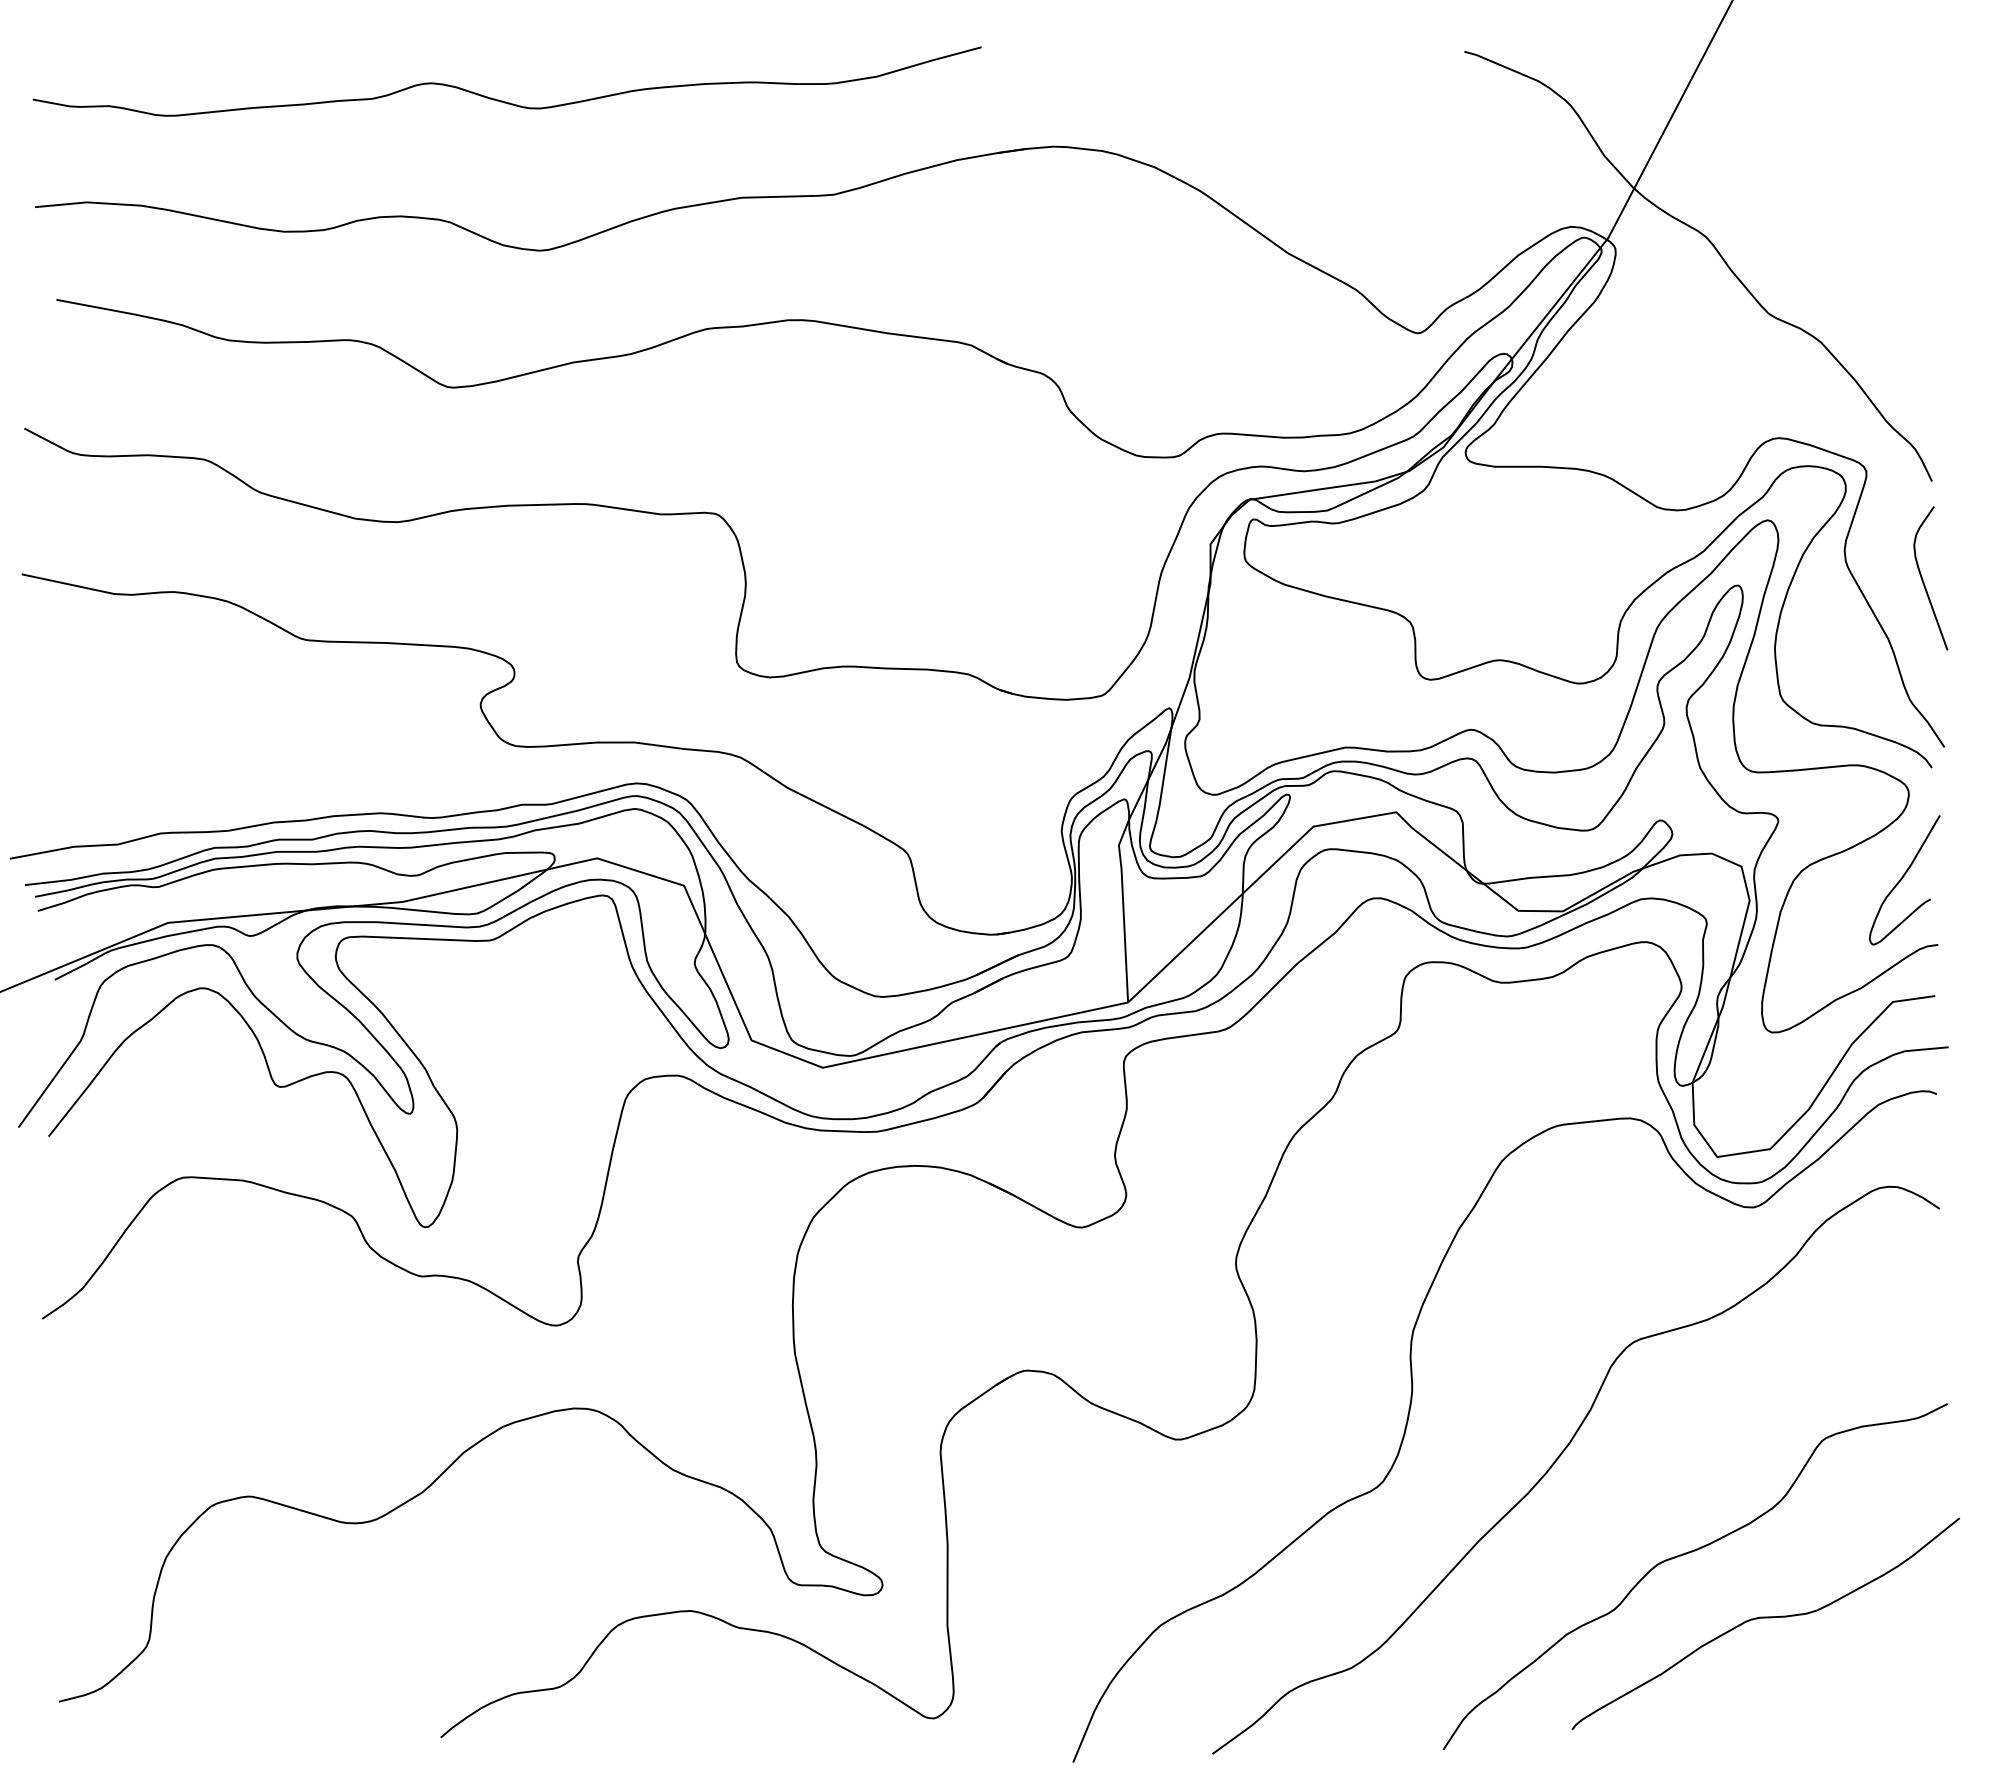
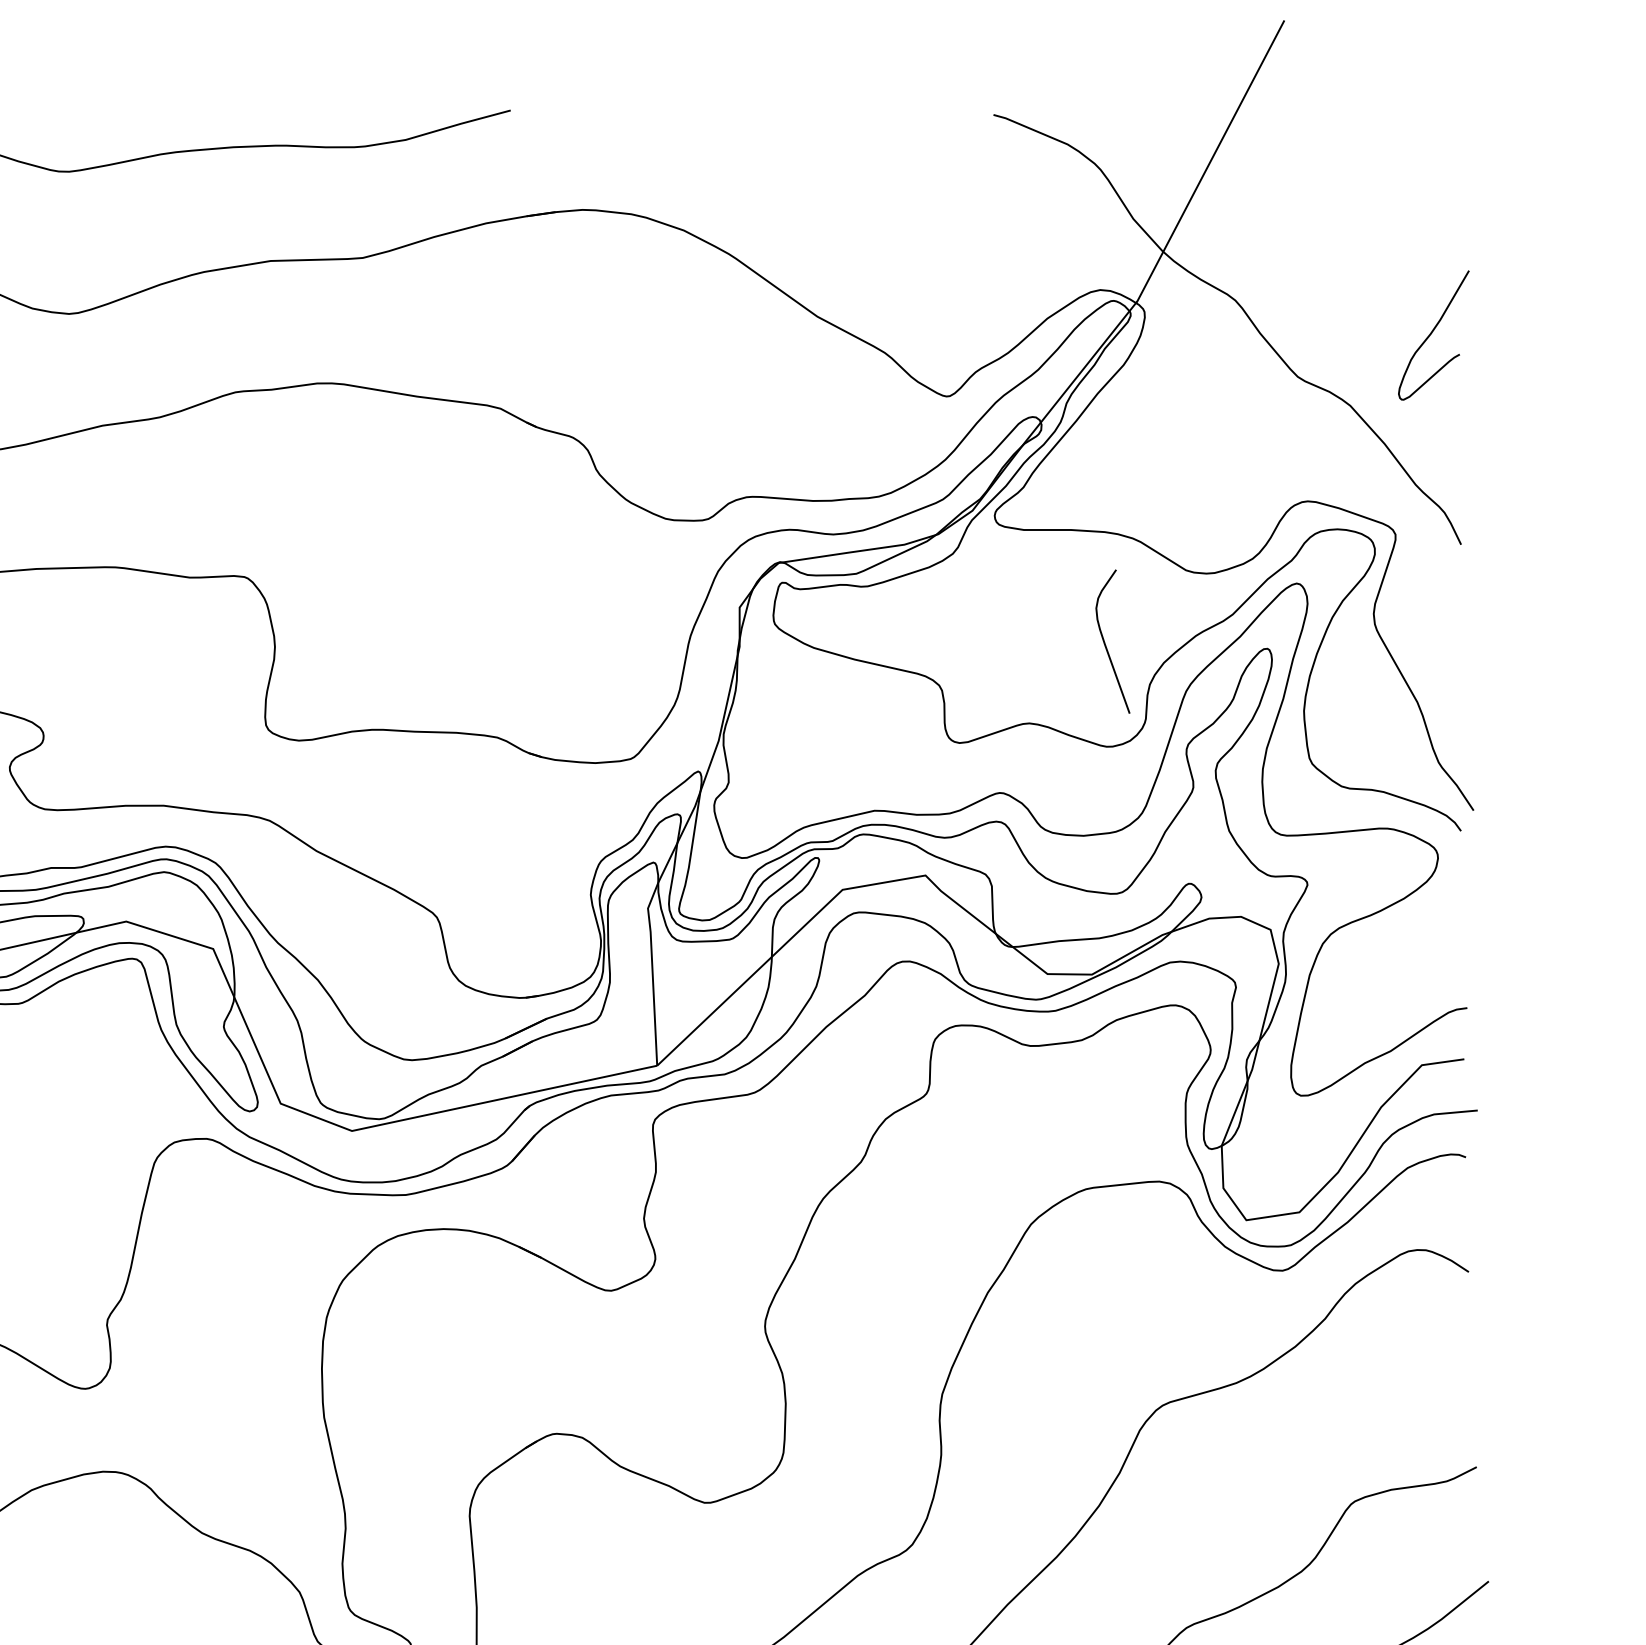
curve: (1923, 579) -> (1105, 642), moved
curve: (1902, 879) -> (1431, 334), moved

